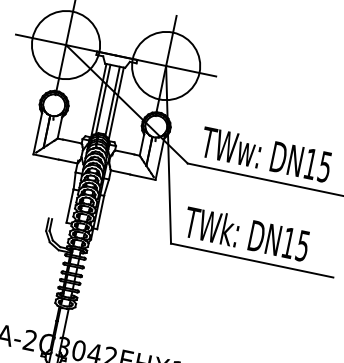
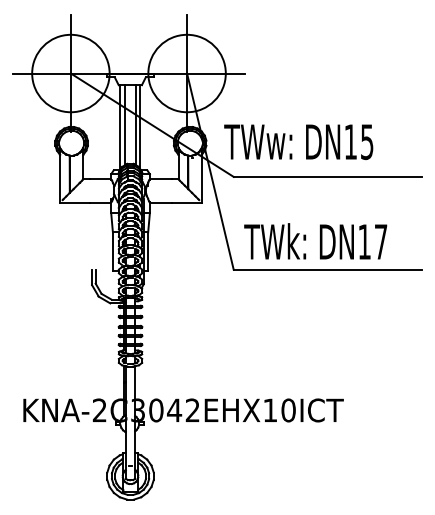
text: (265, 154) -> (298, 141), moved
text: (303, 245) -> (381, 241), DN15 -> DN17

